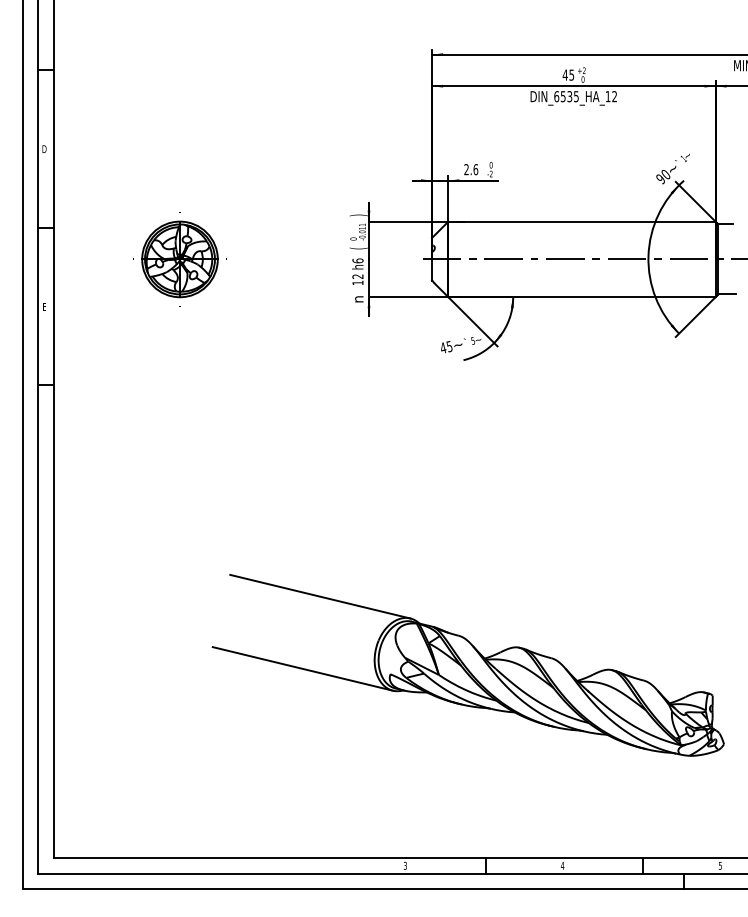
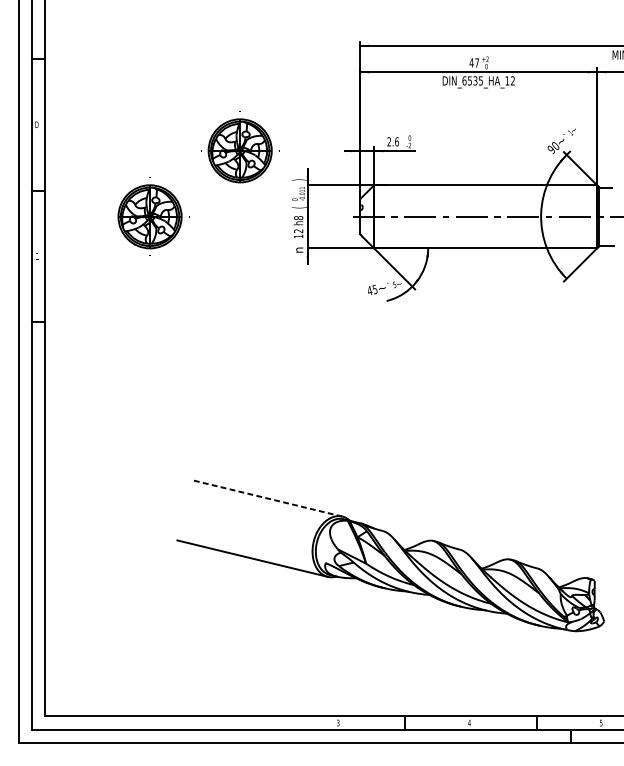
text: (571, 74) -> (476, 62), 45 -> 47
part: (287, 180) -> (239, 150), added
text: (357, 260) -> (298, 217), h6 -> h8
line: (320, 596) -> (267, 498), solid -> dashed

